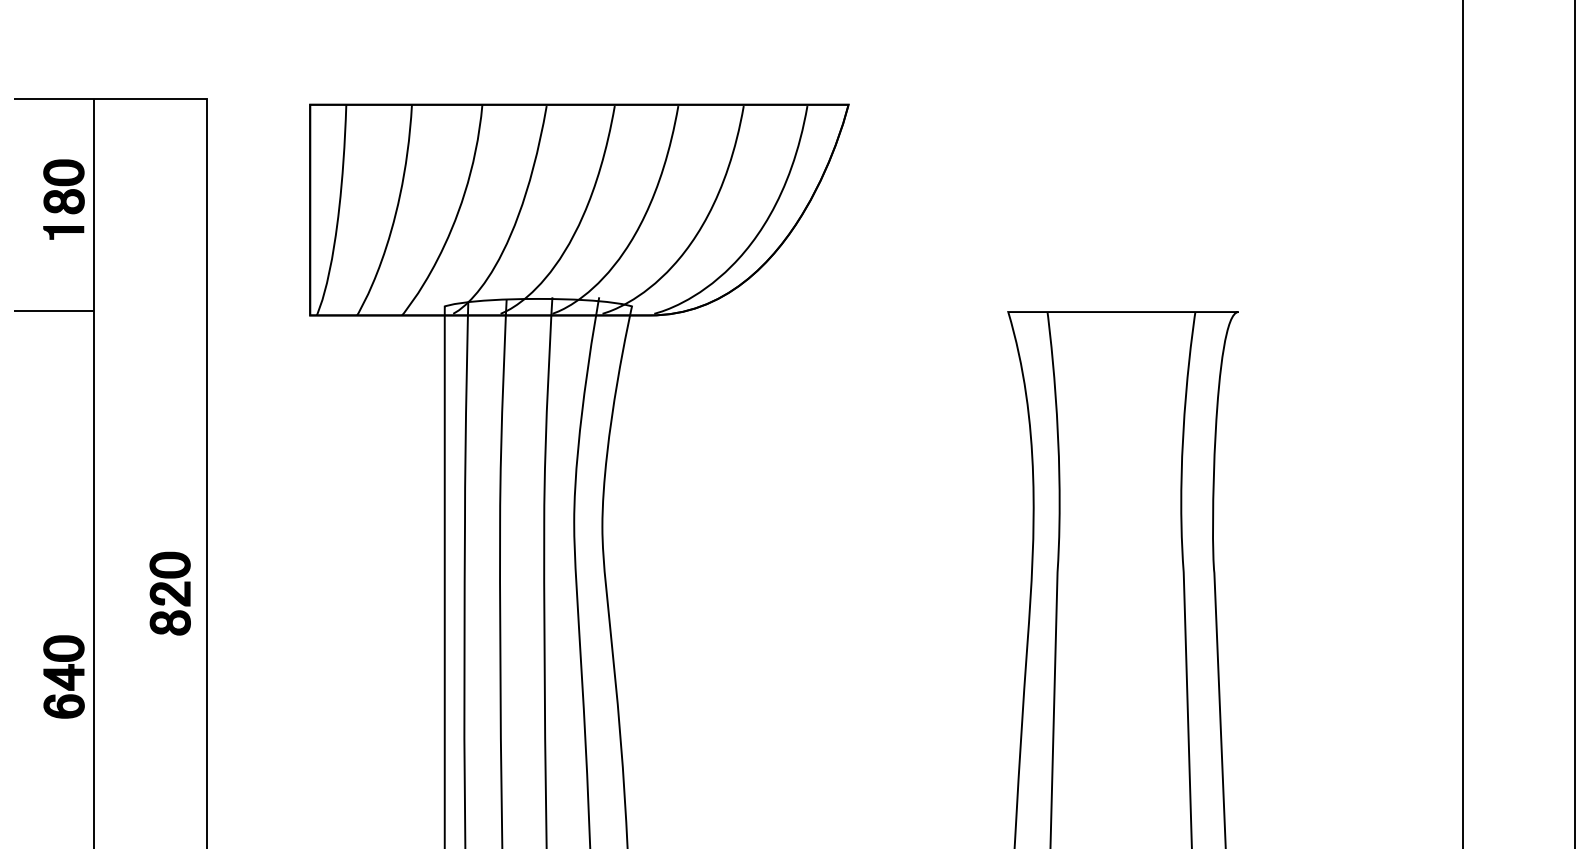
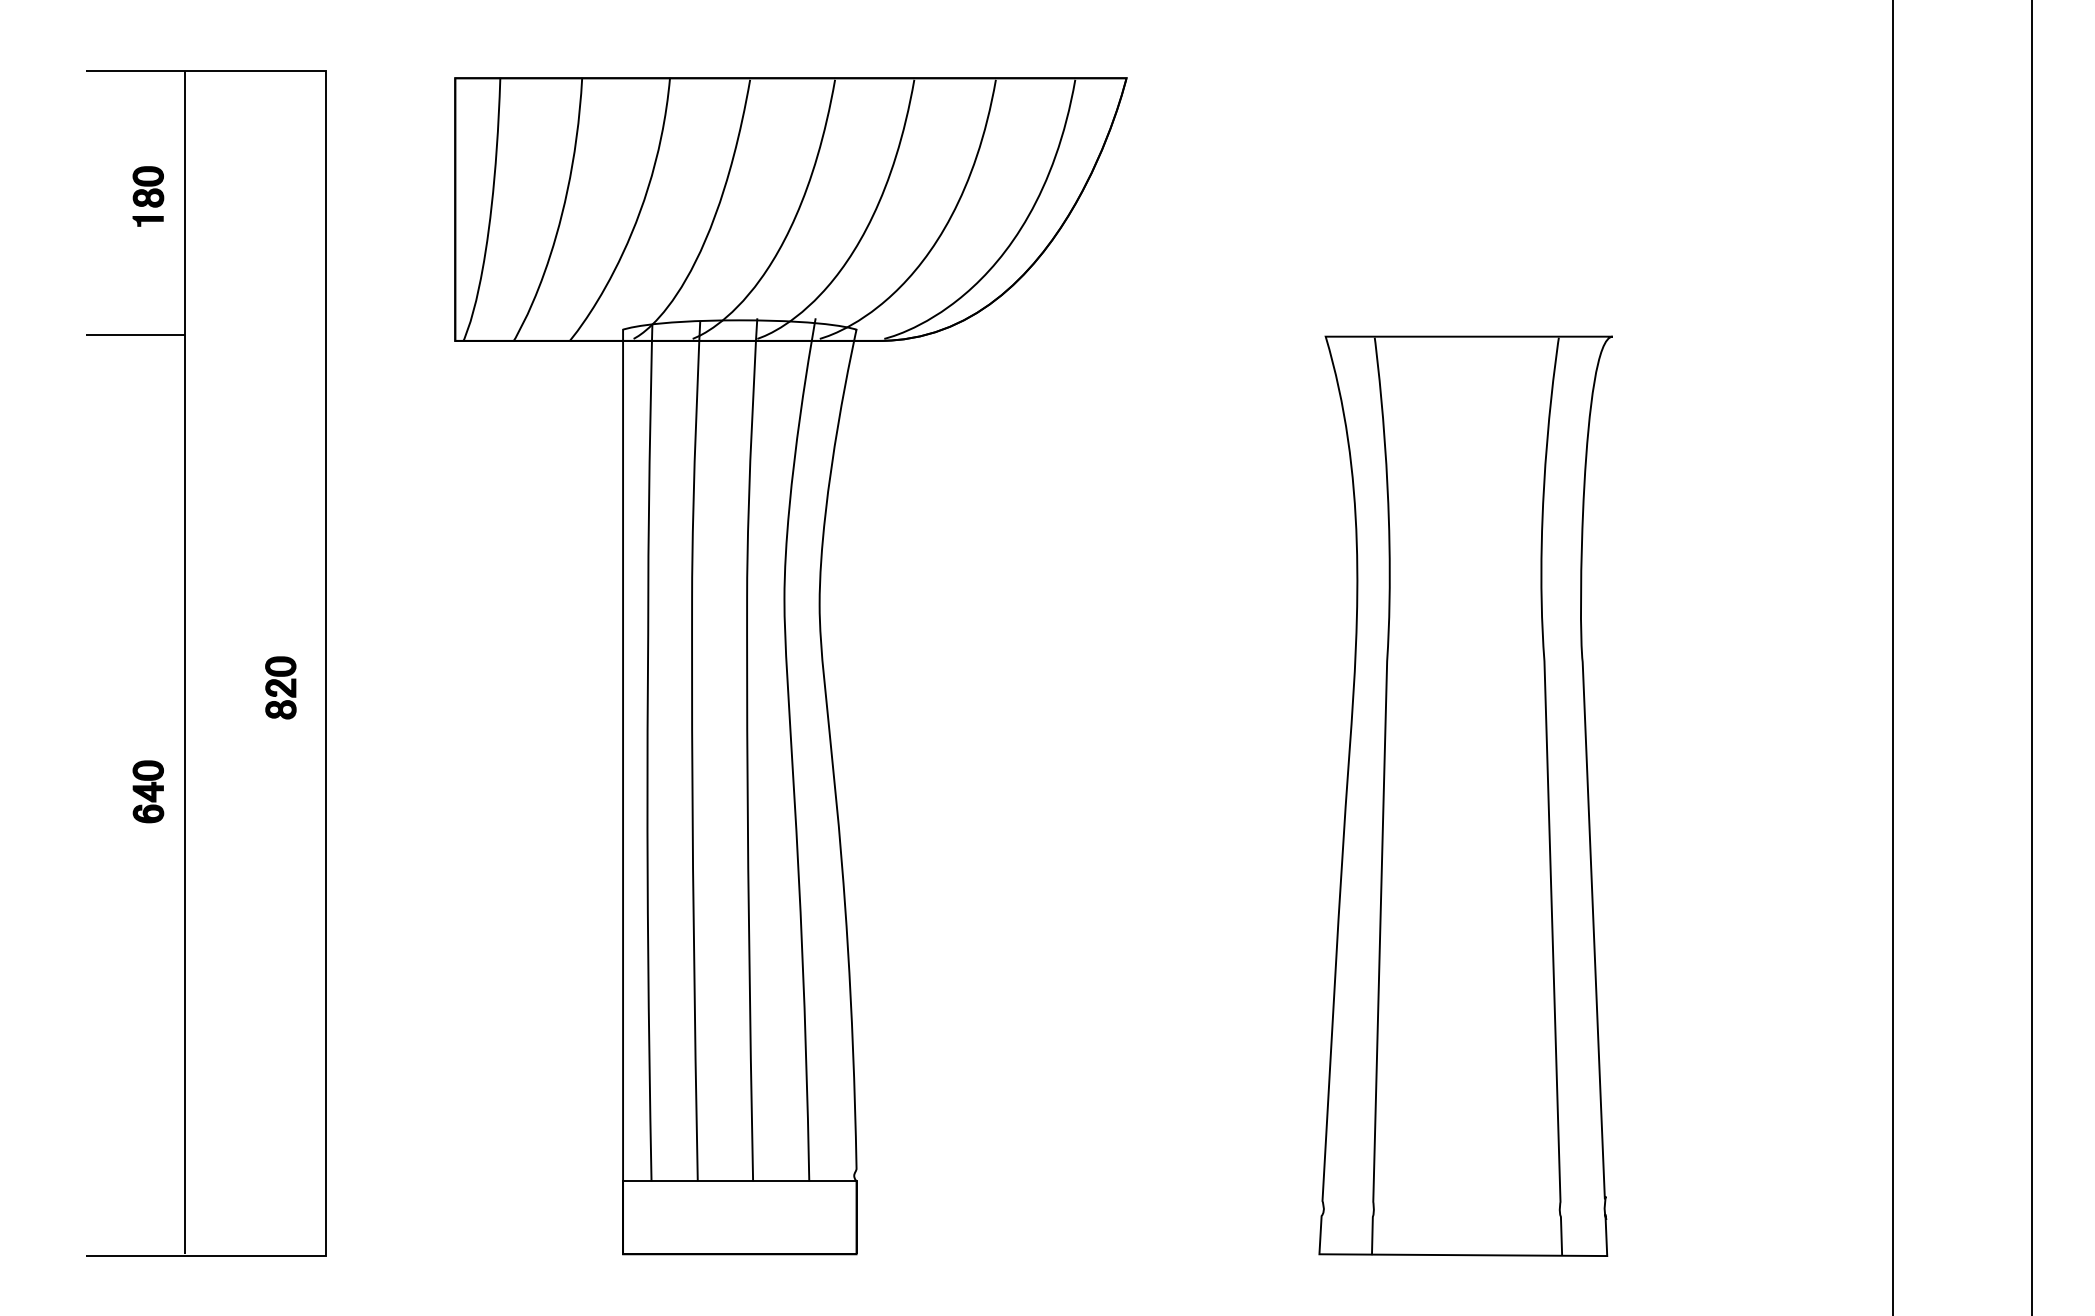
part: (64, 199) -> (148, 196), size x0.6
part: (170, 593) -> (280, 687), size x0.6
part: (64, 676) -> (148, 791), size x0.6

